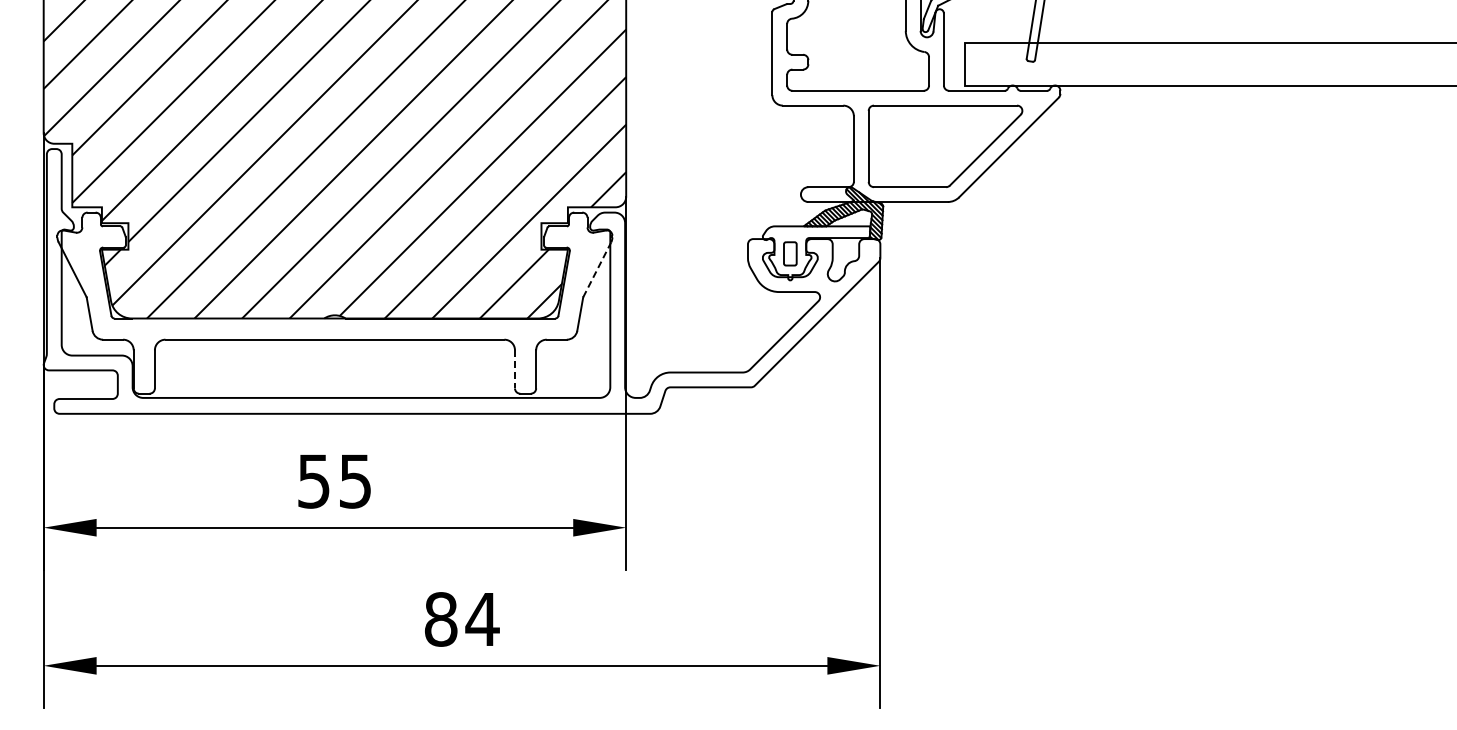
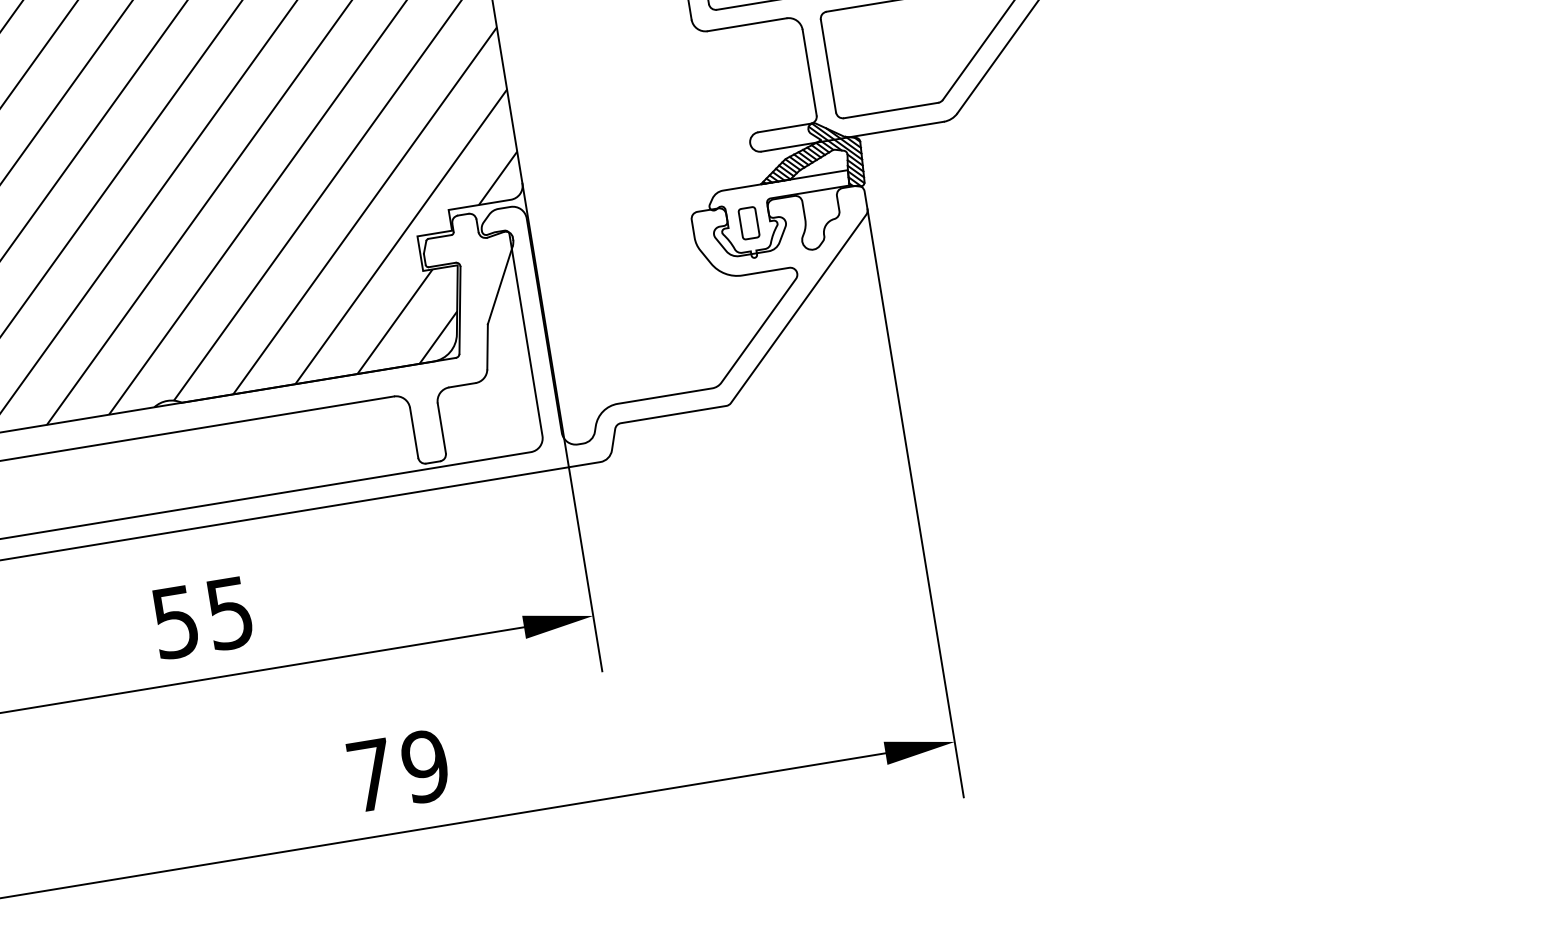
line: (597, 269) -> (500, 284), dashed -> solid
line: (514, 369) -> (413, 433), dashed -> solid
text: (462, 619) -> (399, 770), 84 -> 79

